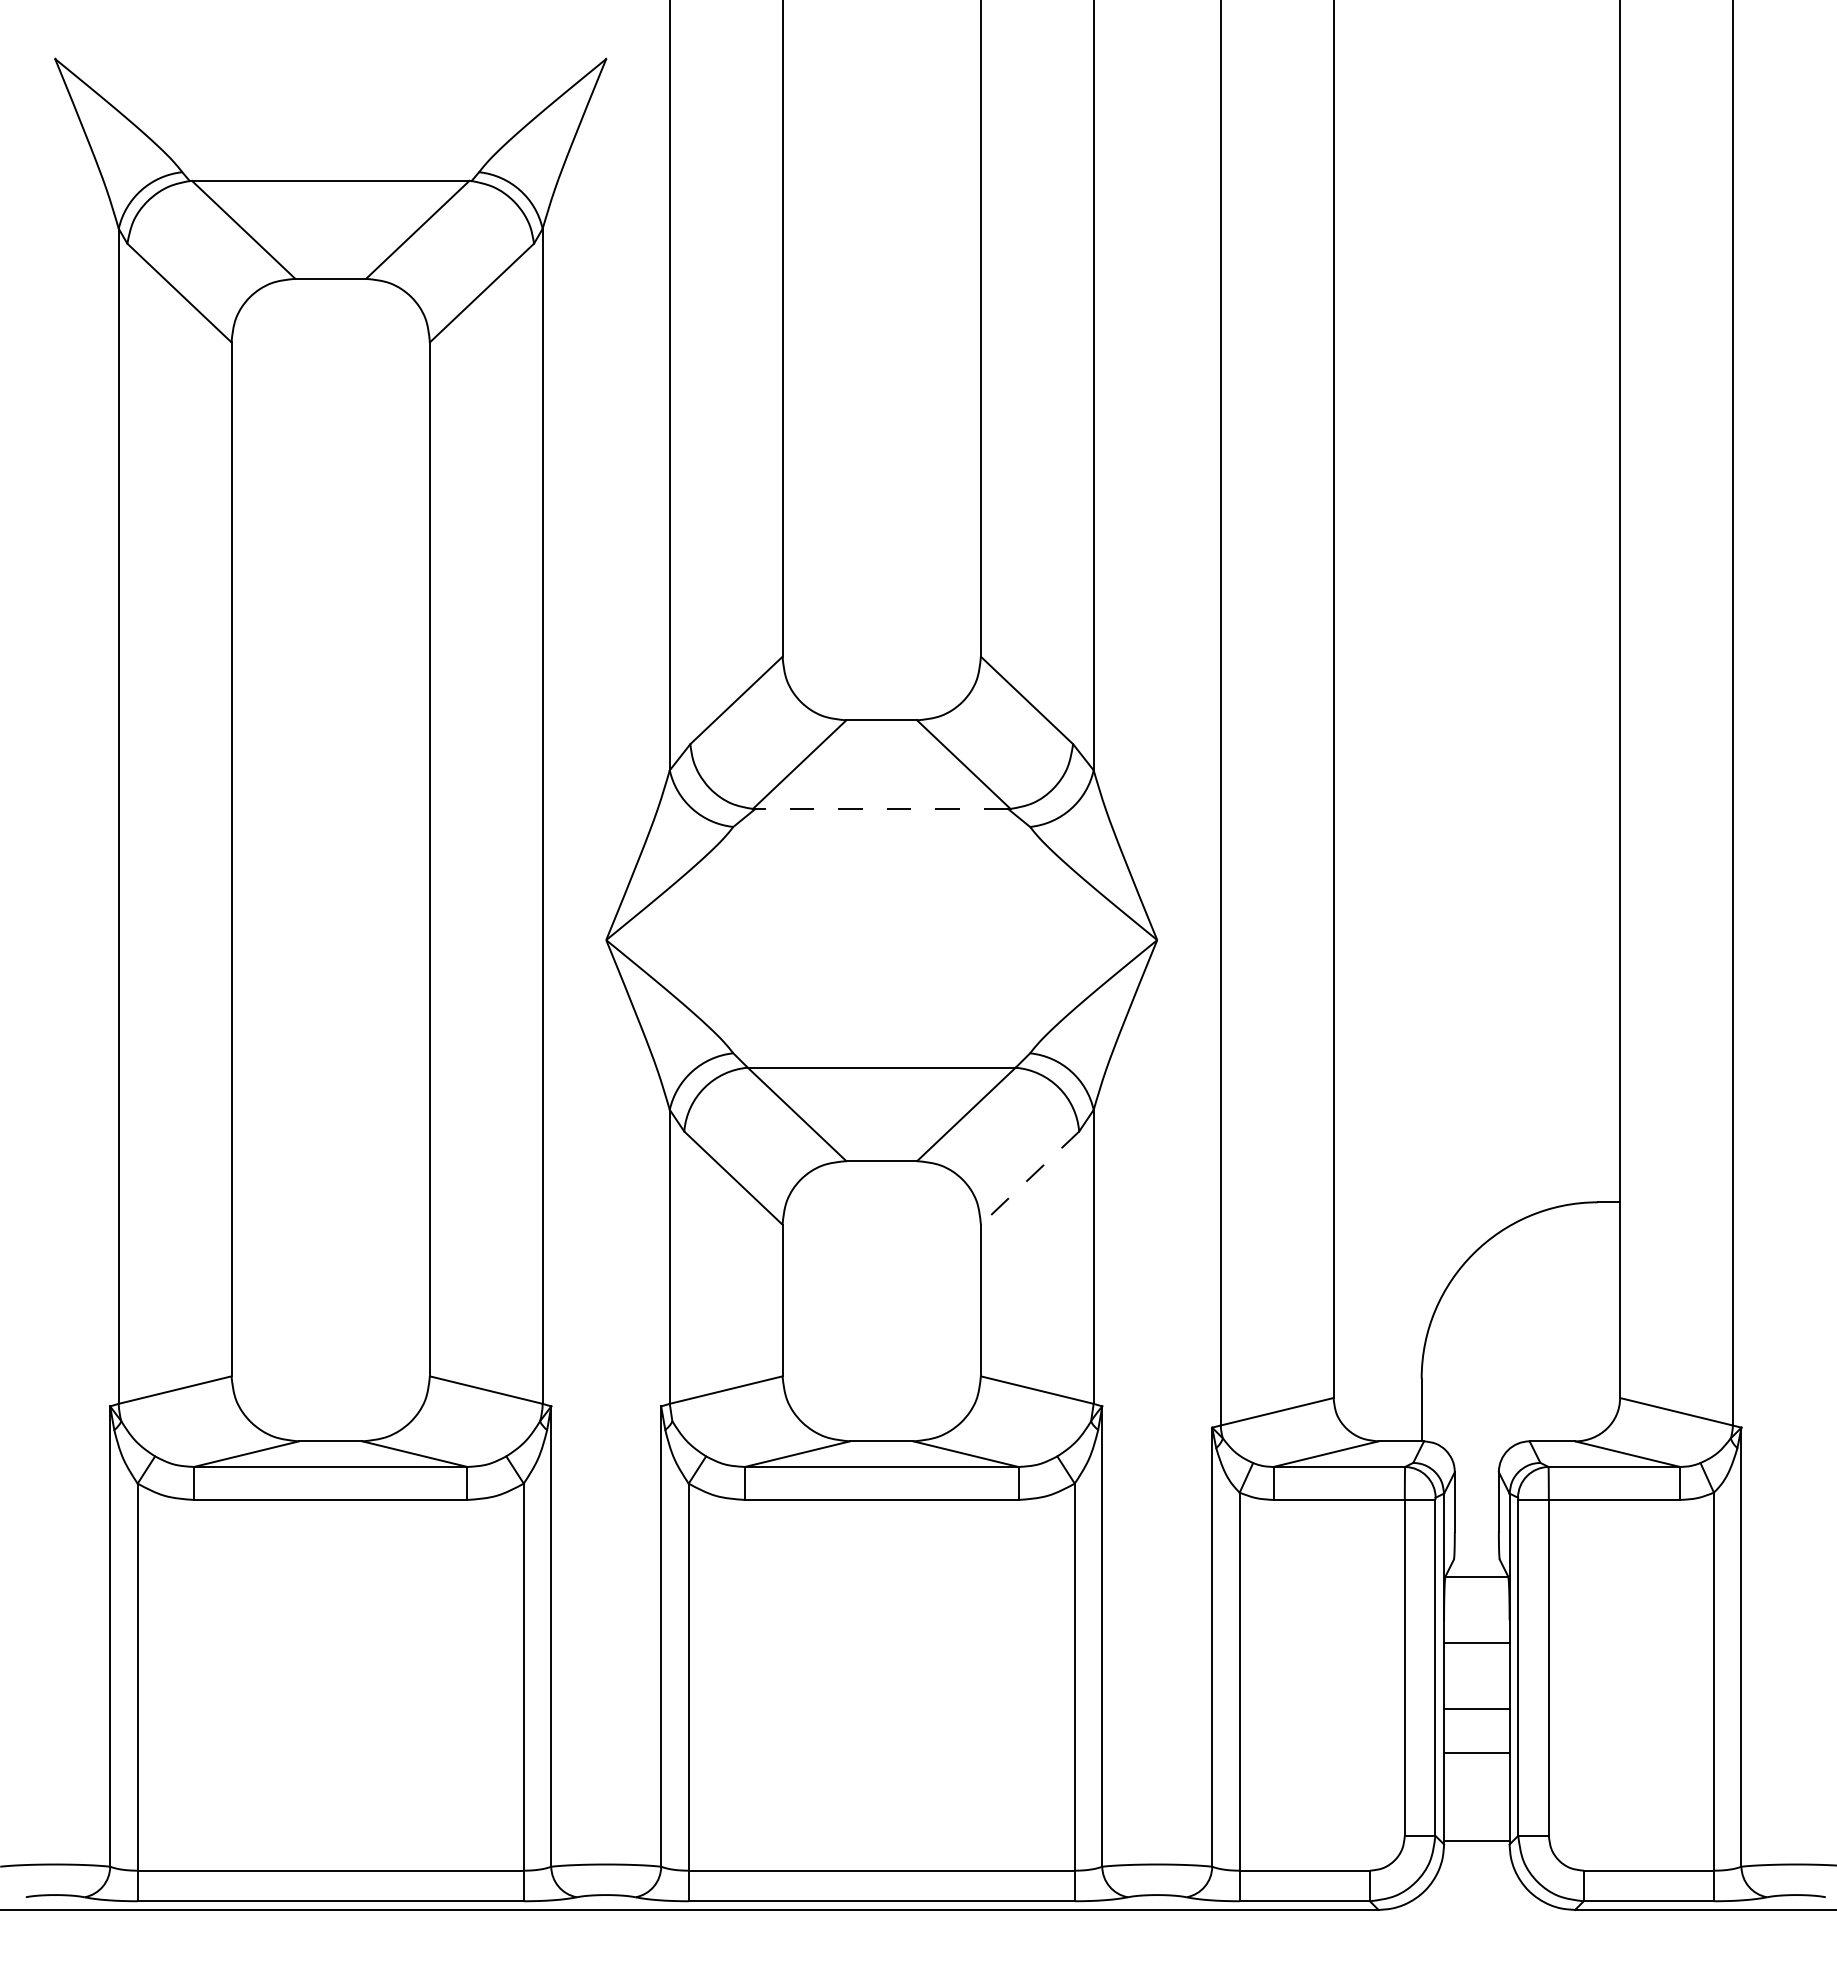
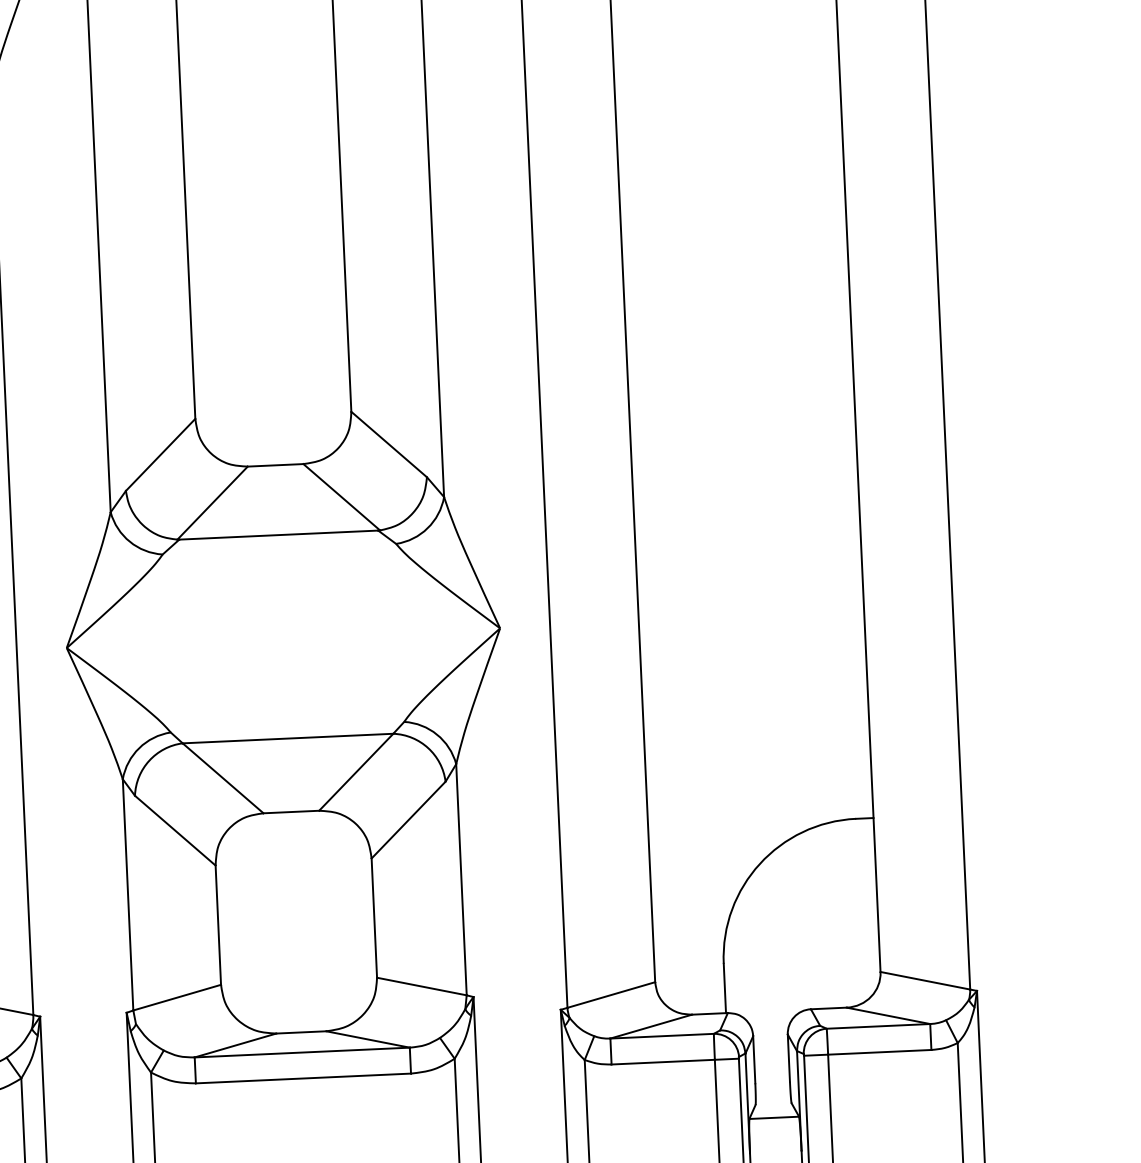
line: (881, 809) -> (278, 535), dashed -> solid
line: (1030, 1178) -> (408, 820), dashed -> solid

